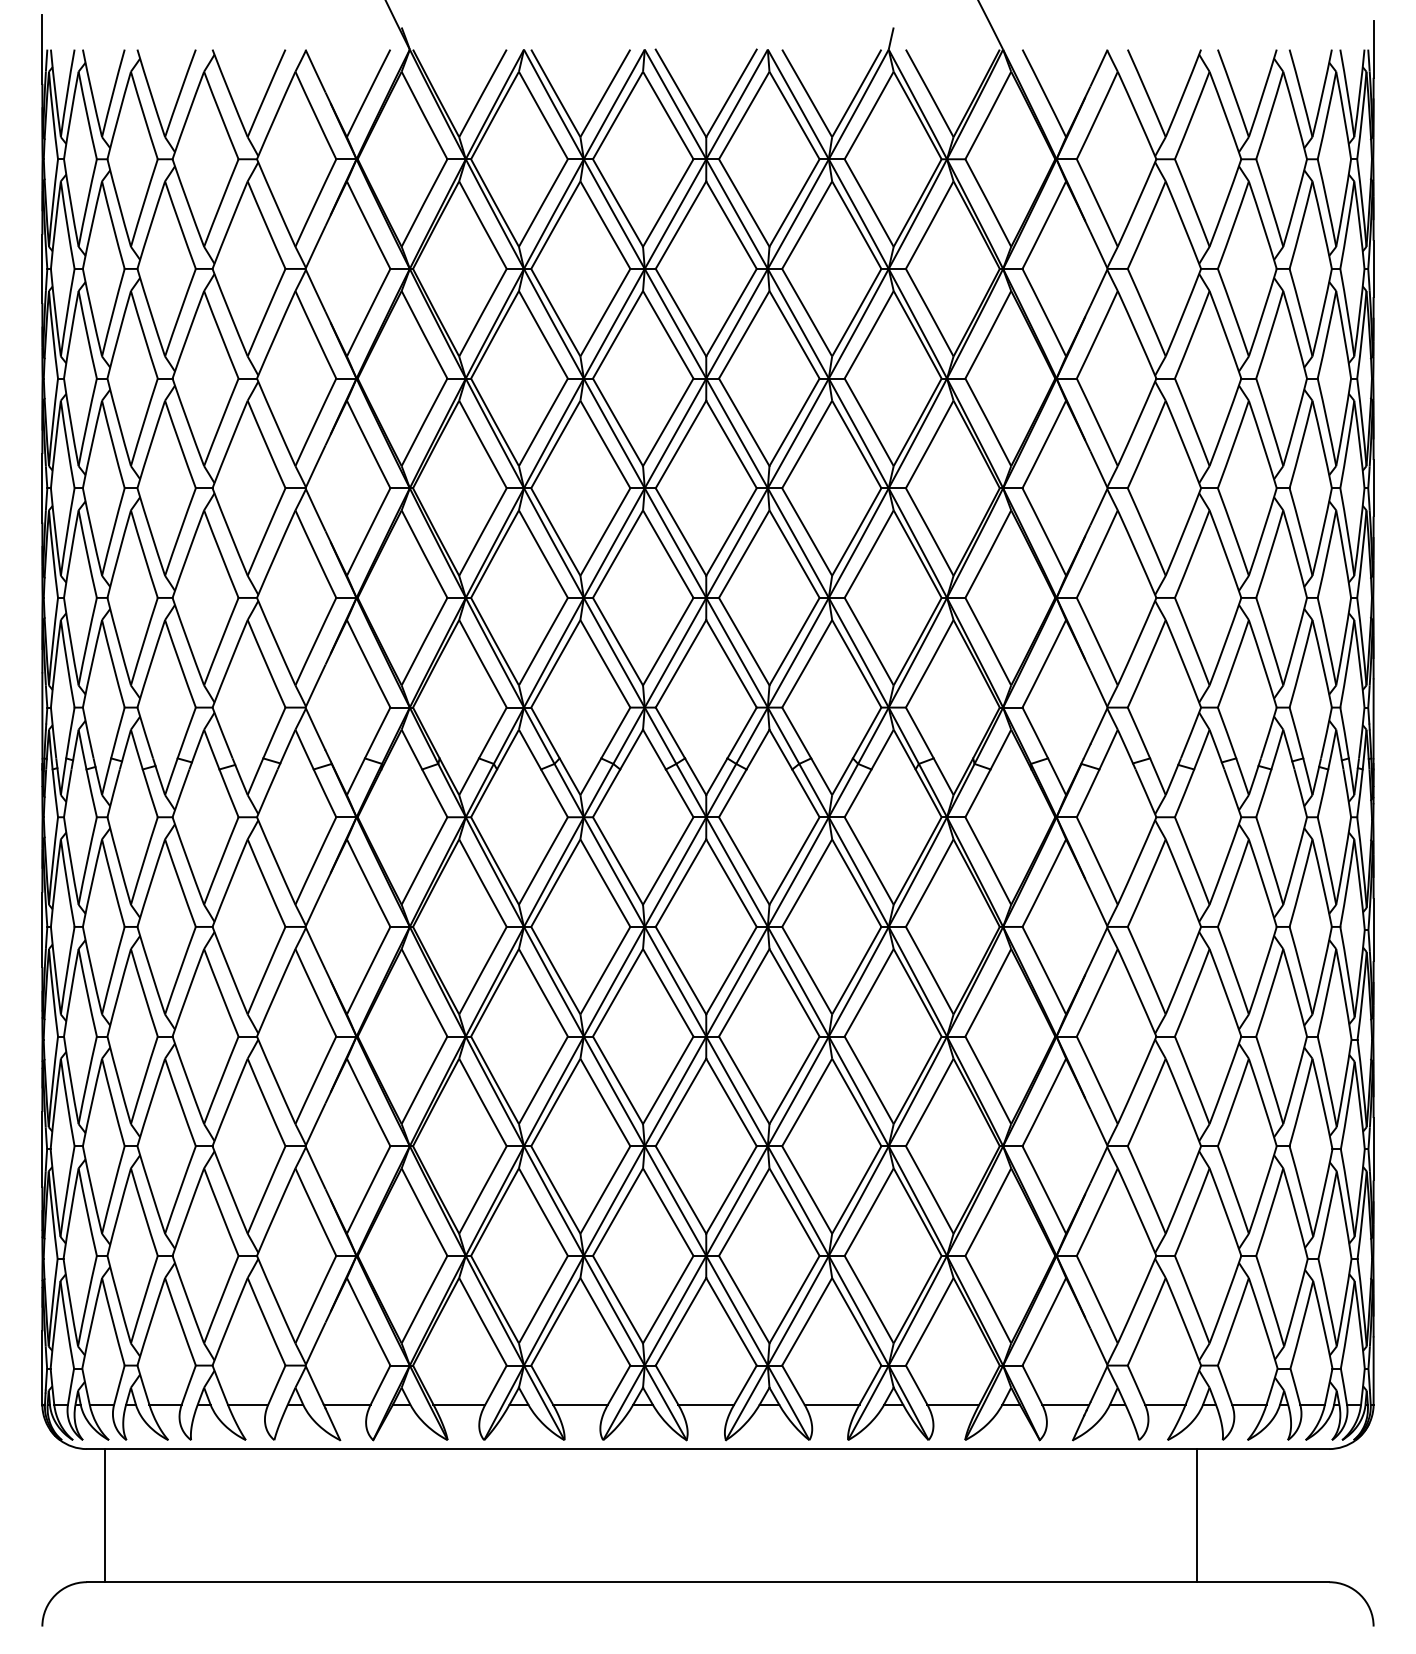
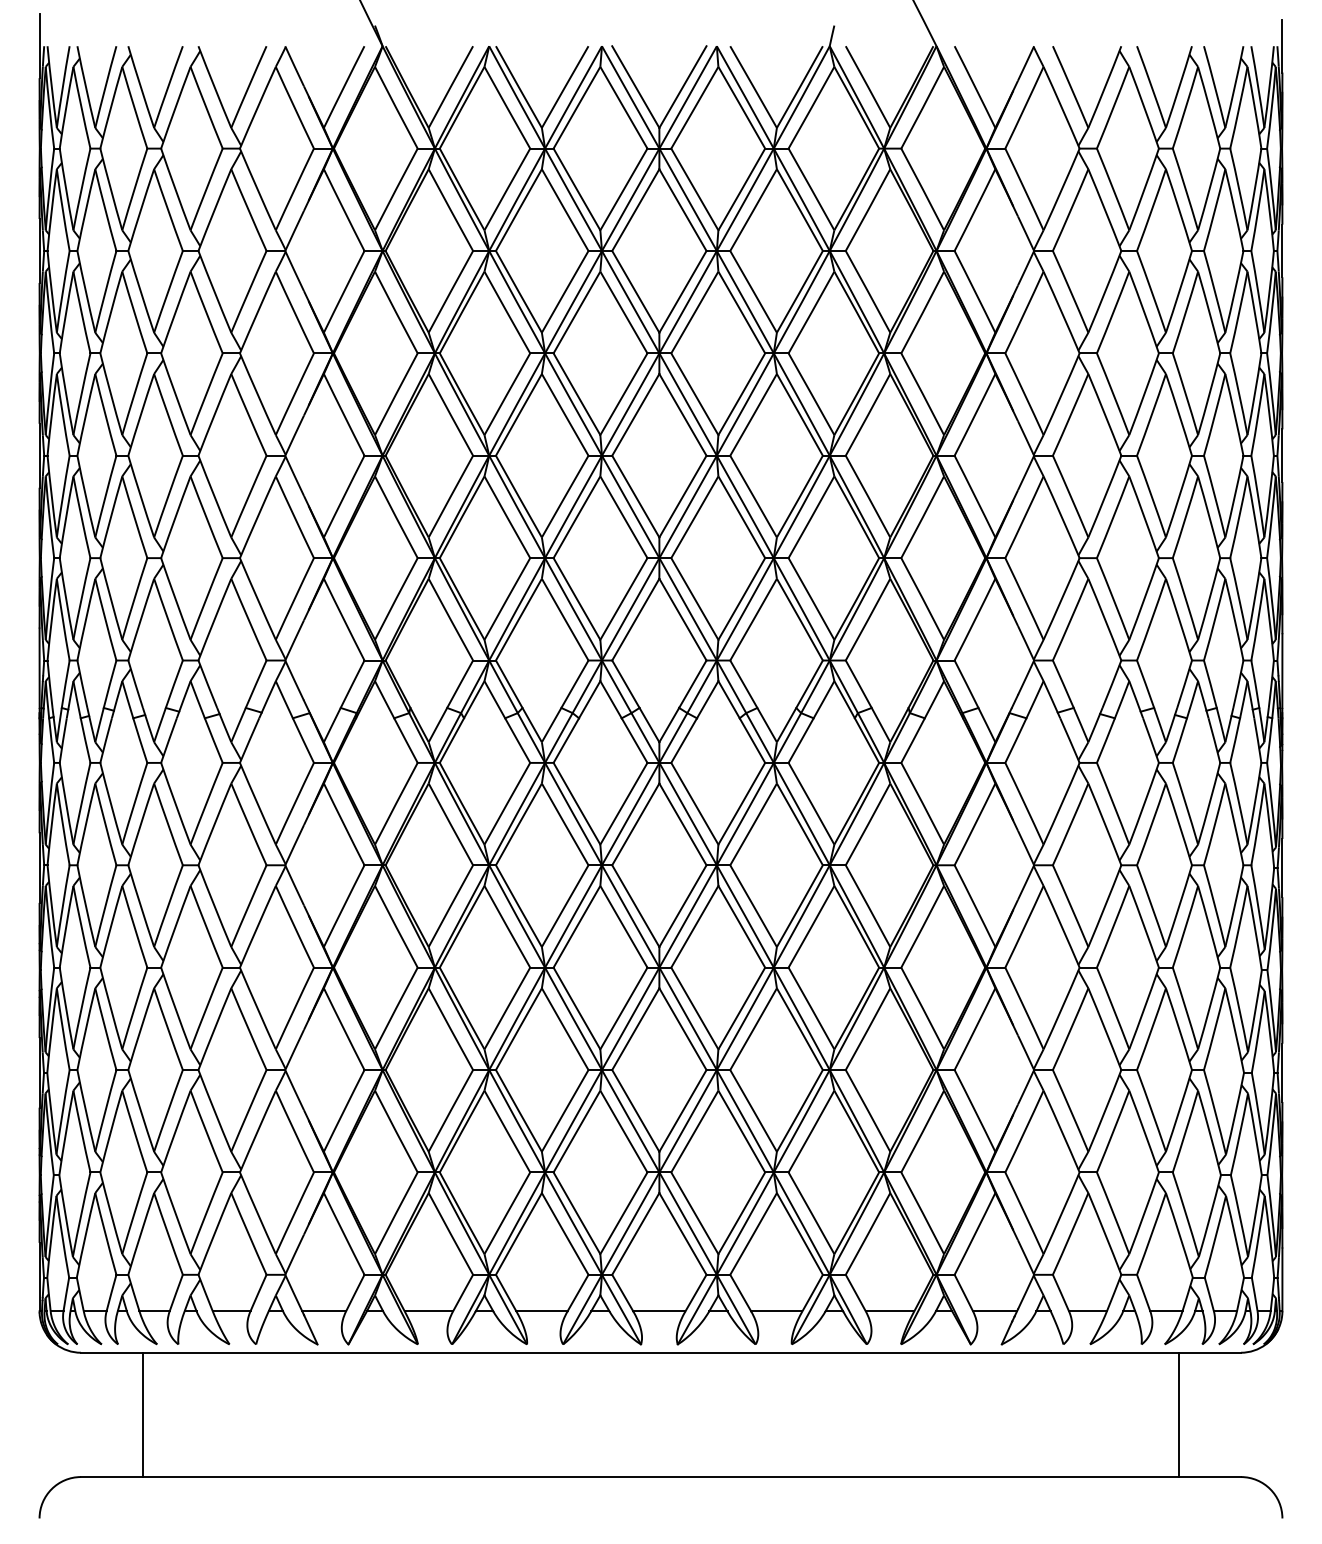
line: (105, 1515) -> (143, 1414), moved
line: (1196, 1515) -> (1178, 1414), moved

